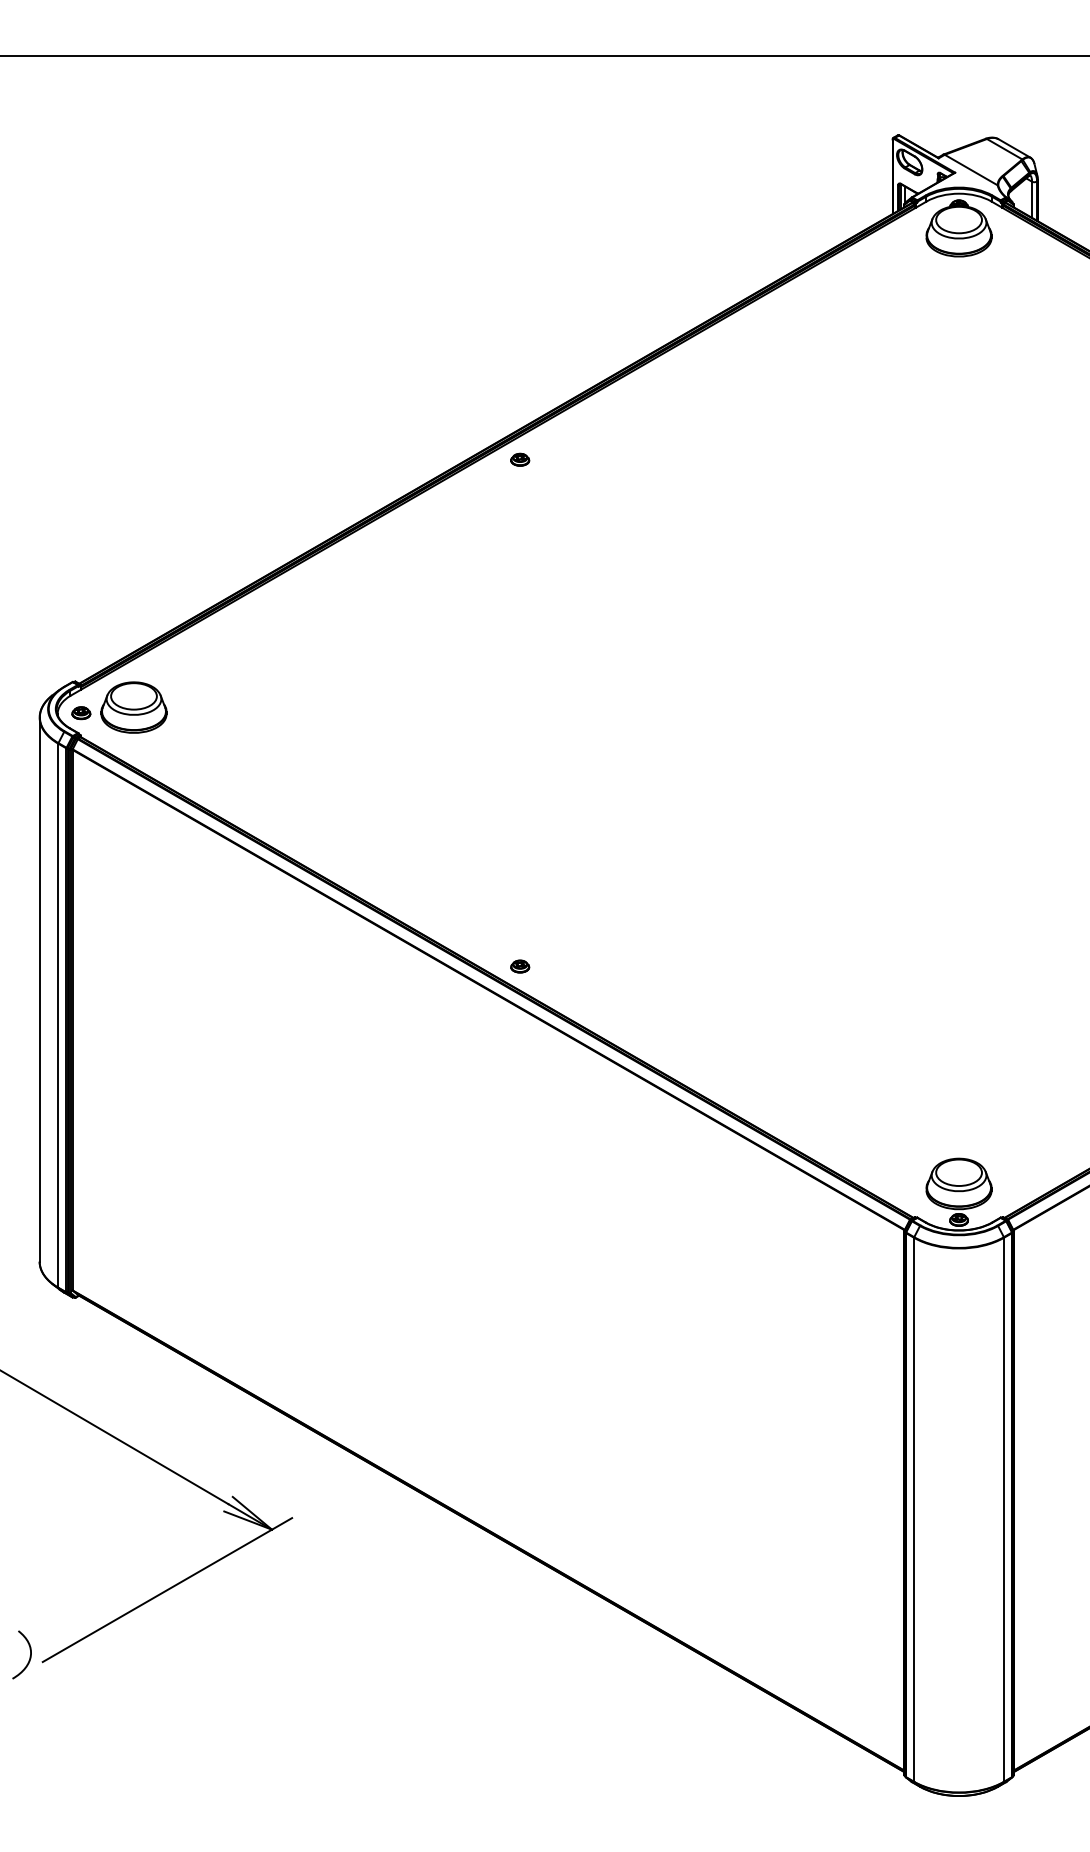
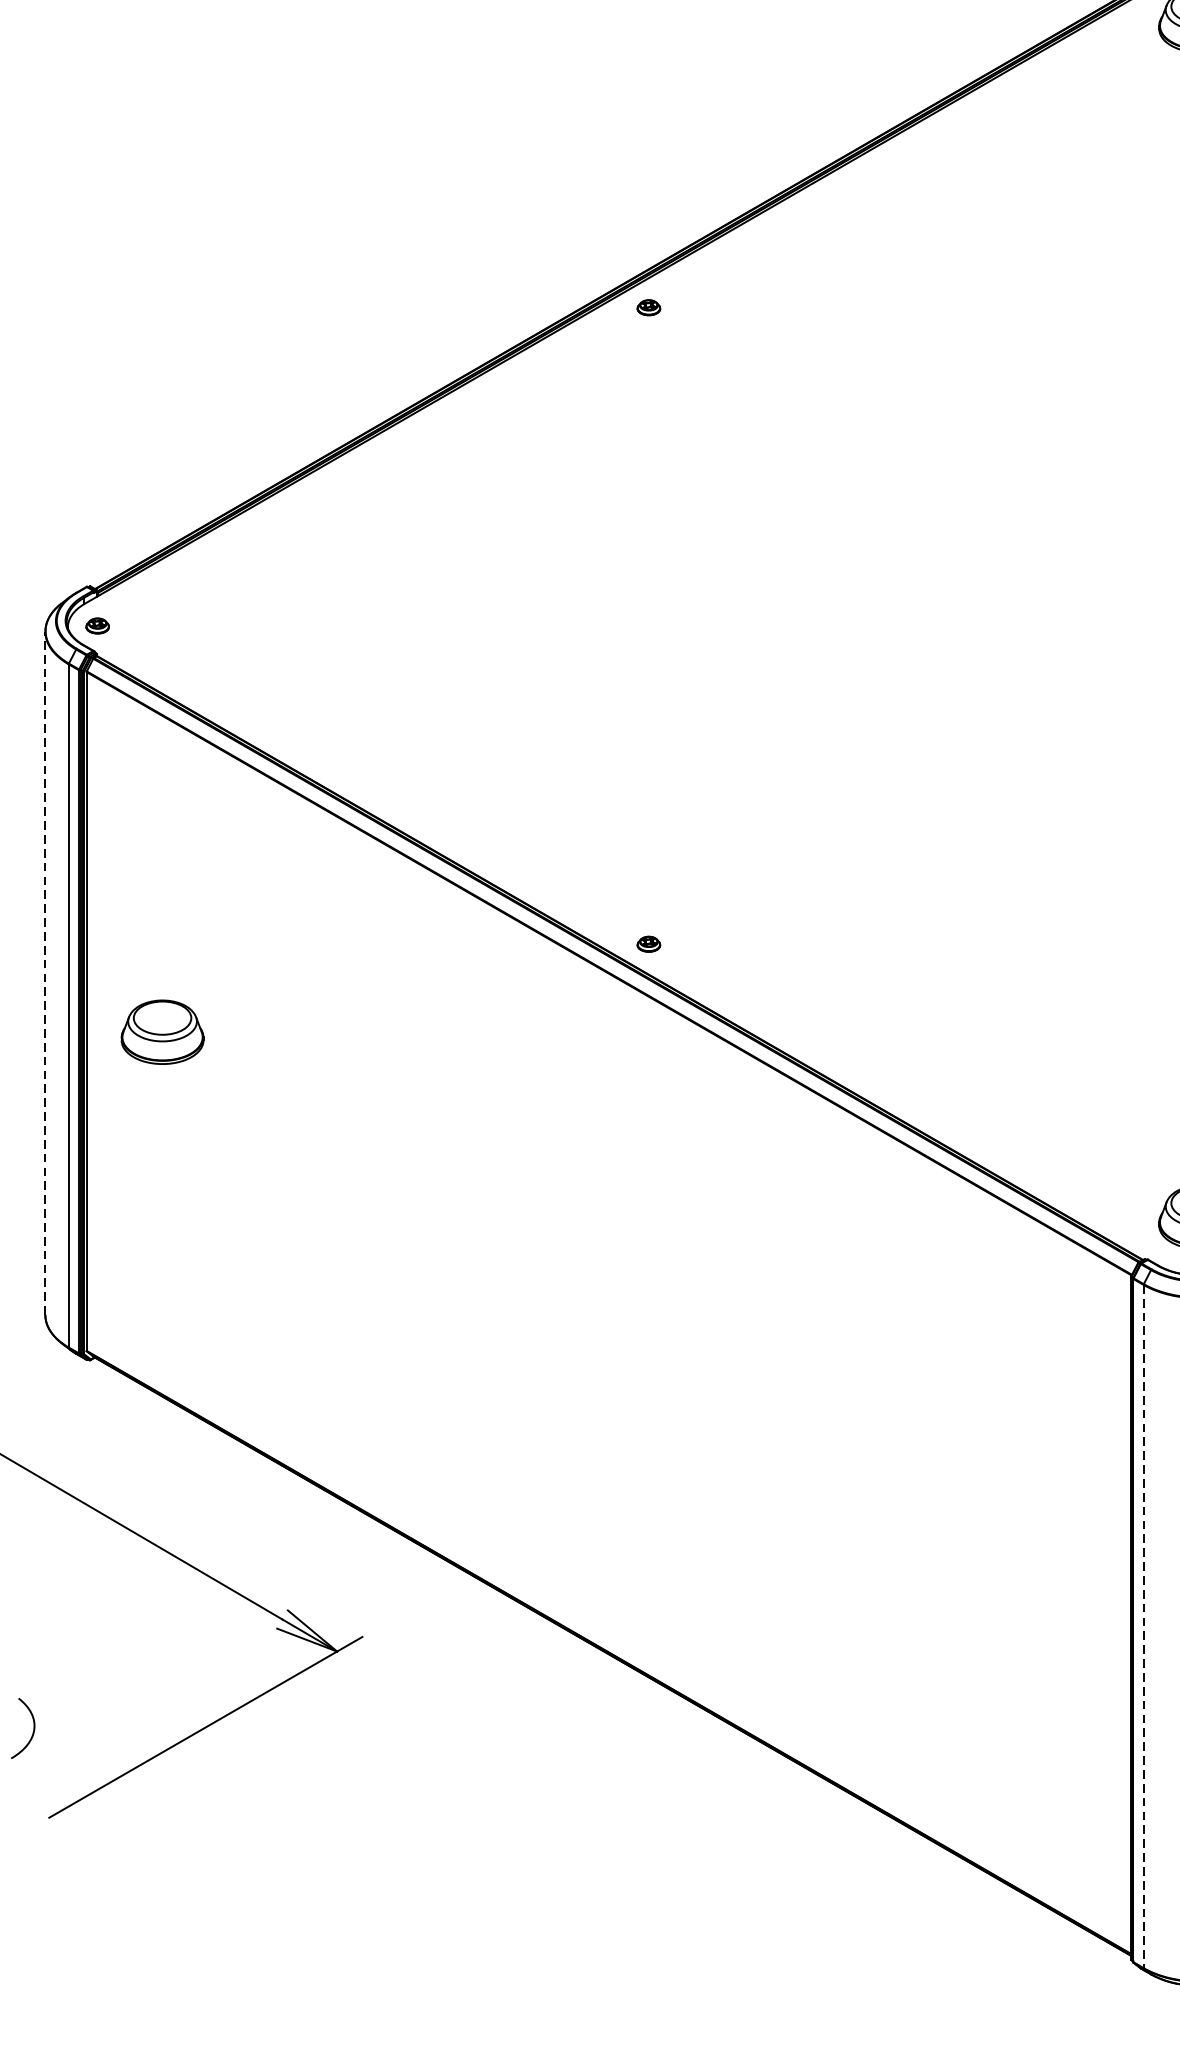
part: (133, 707) -> (161, 1032), moved
line: (39, 989) -> (45, 973), solid -> dashed
line: (914, 1509) -> (1144, 1626), solid -> dashed
curve: (29, 1656) -> (32, 1730), moved

